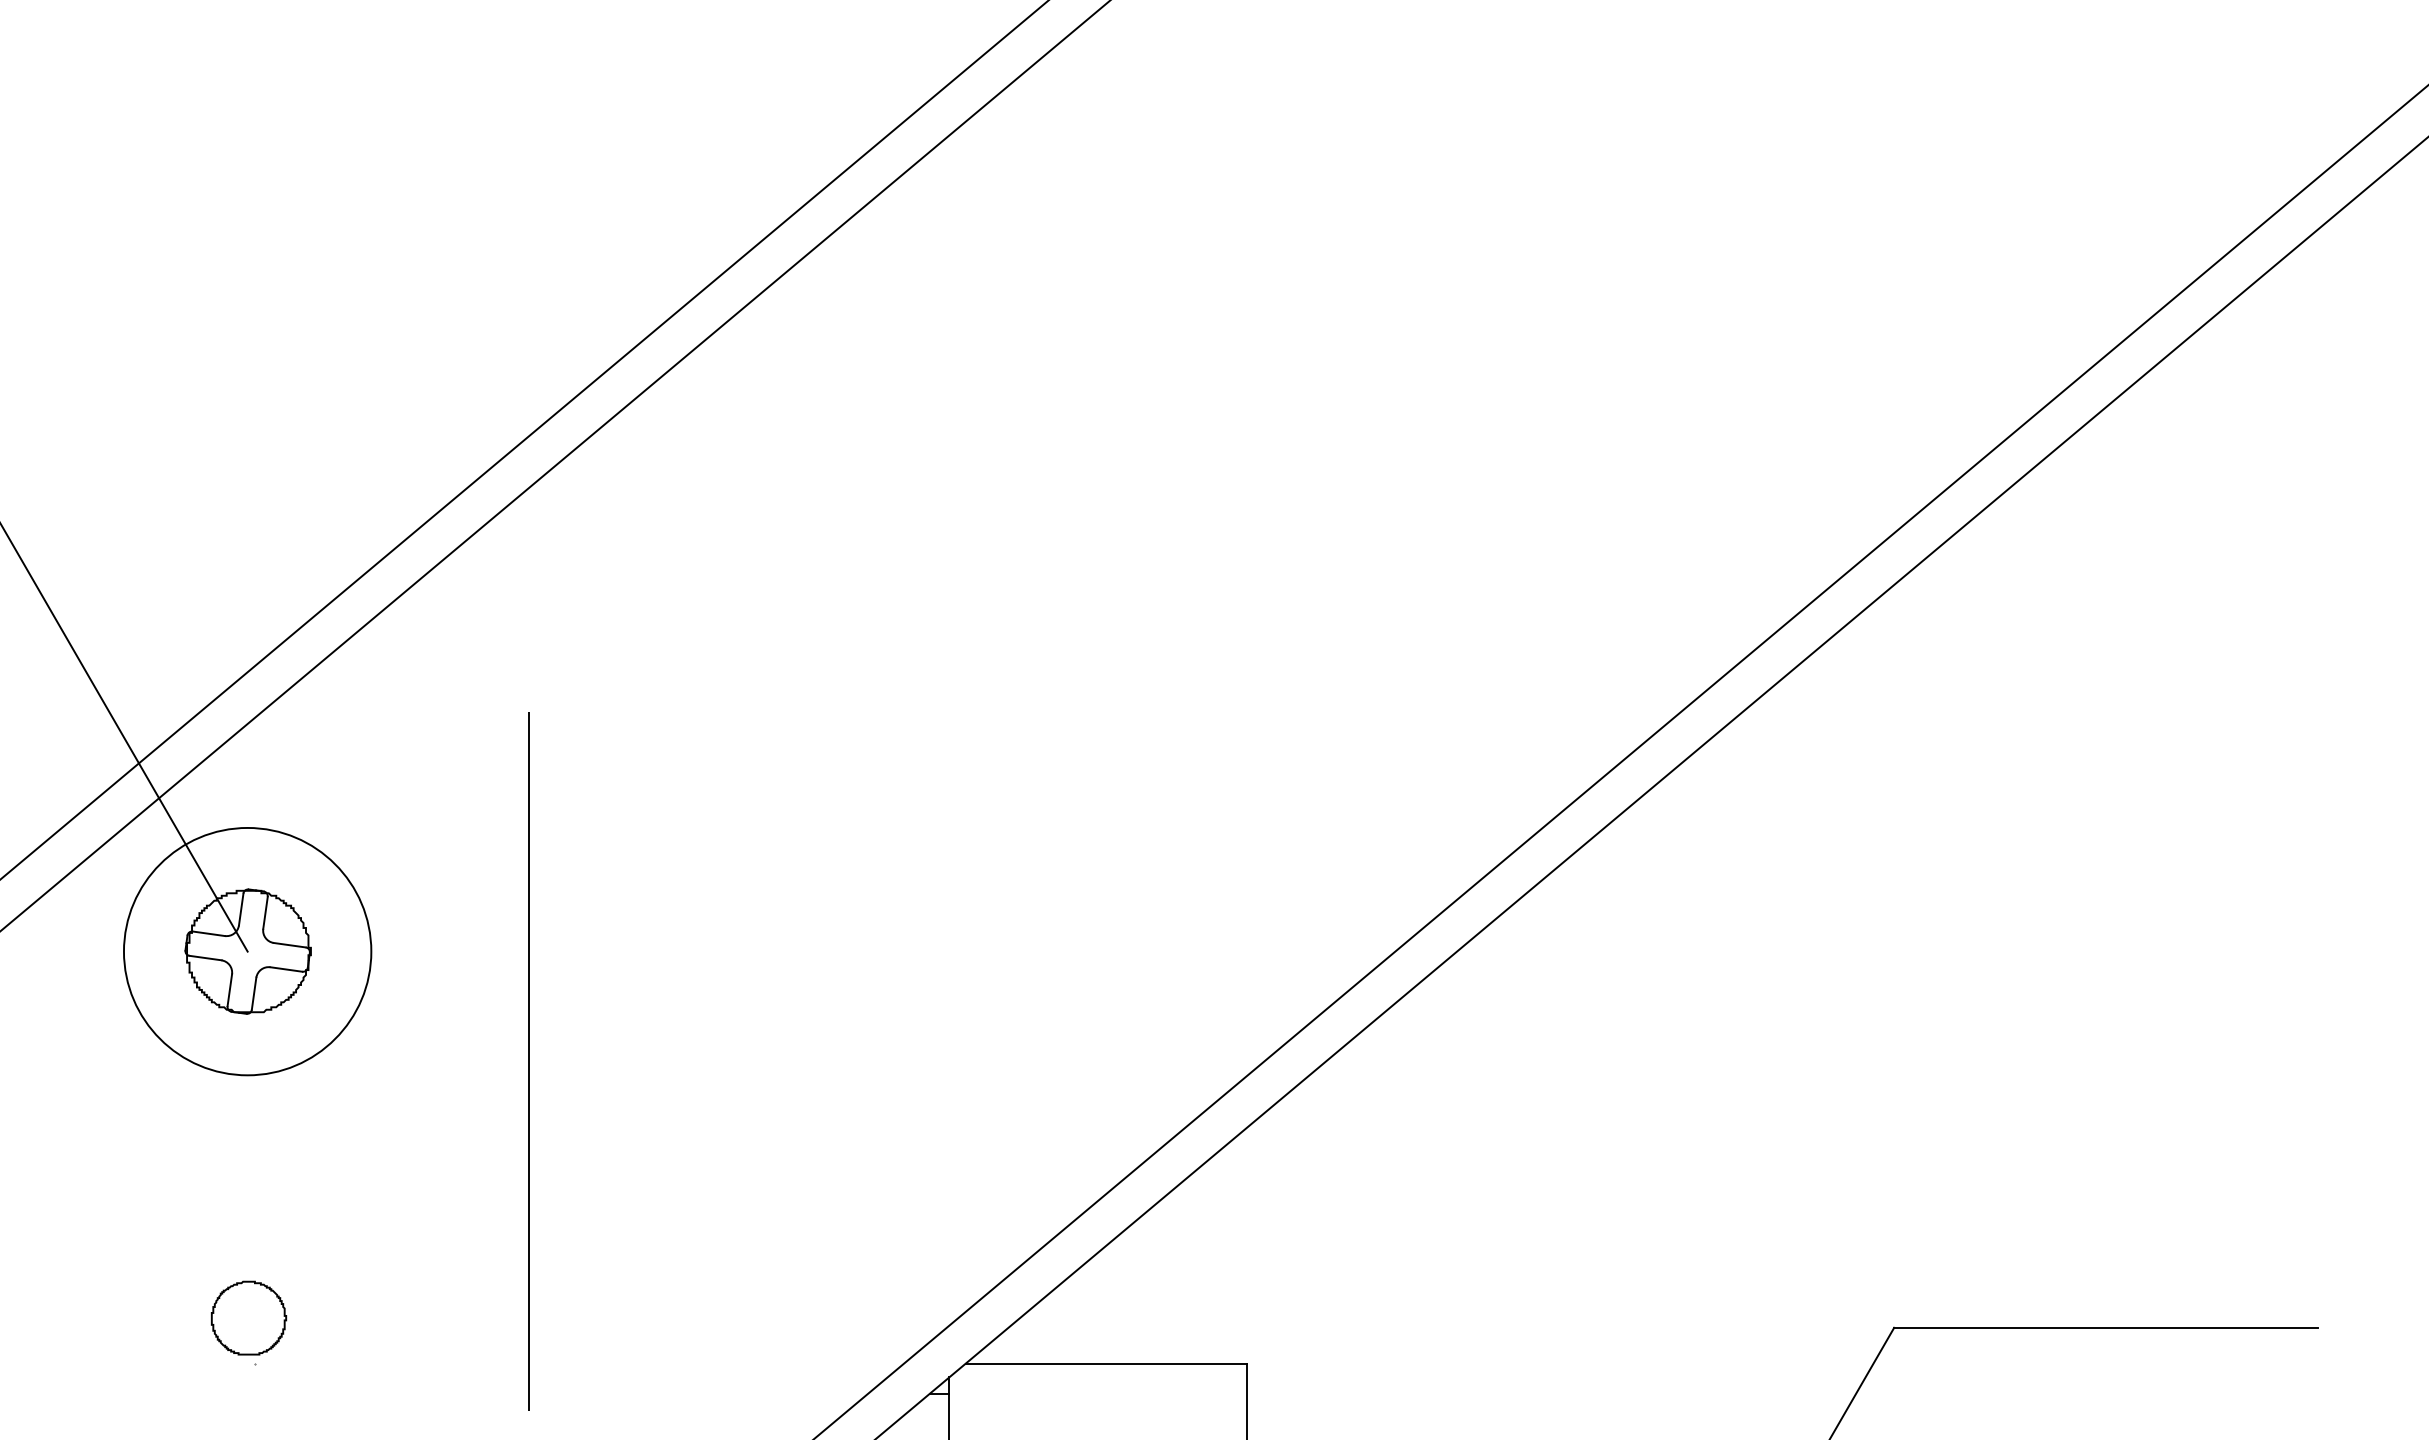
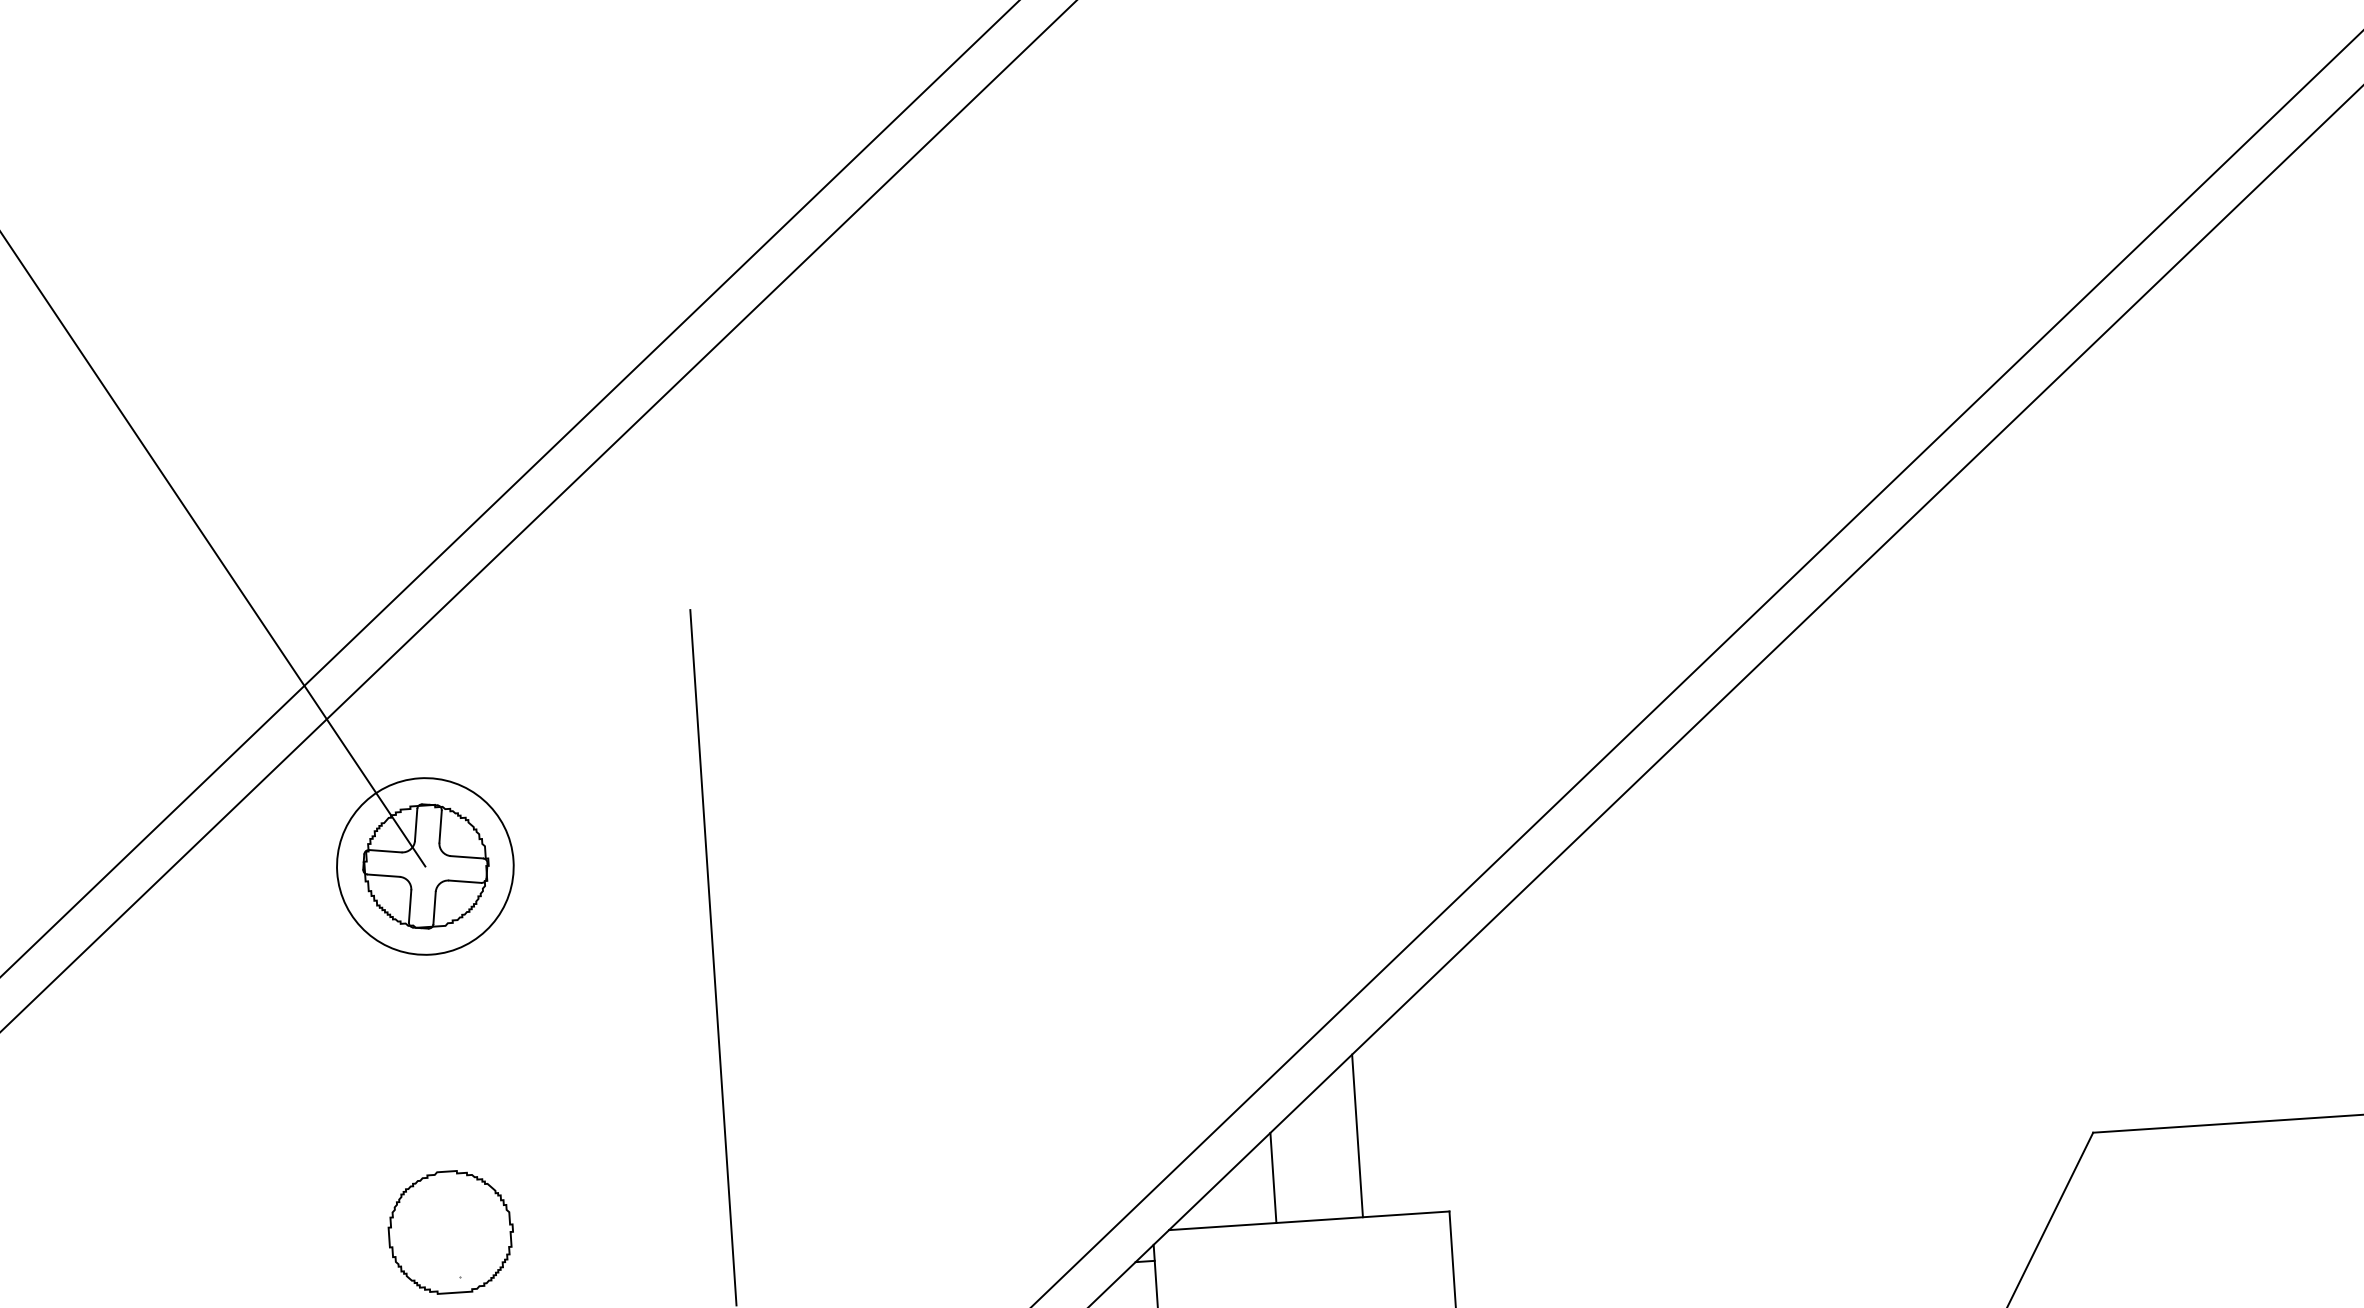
circle: (247, 951) -> (425, 866), size x0.71
line: (1159, 1281) -> (1357, 1135), added
part: (248, 1317) -> (450, 1231), size x1.67
line: (1073, 1318) -> (1273, 1177), added

